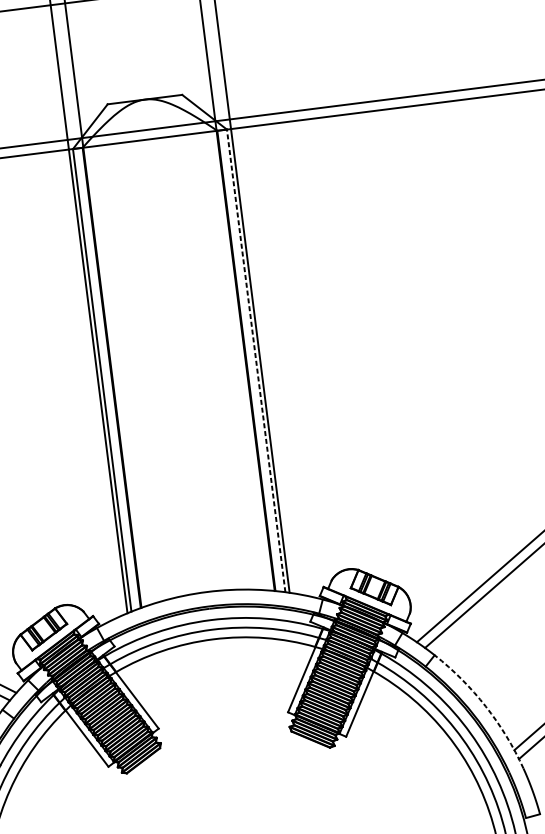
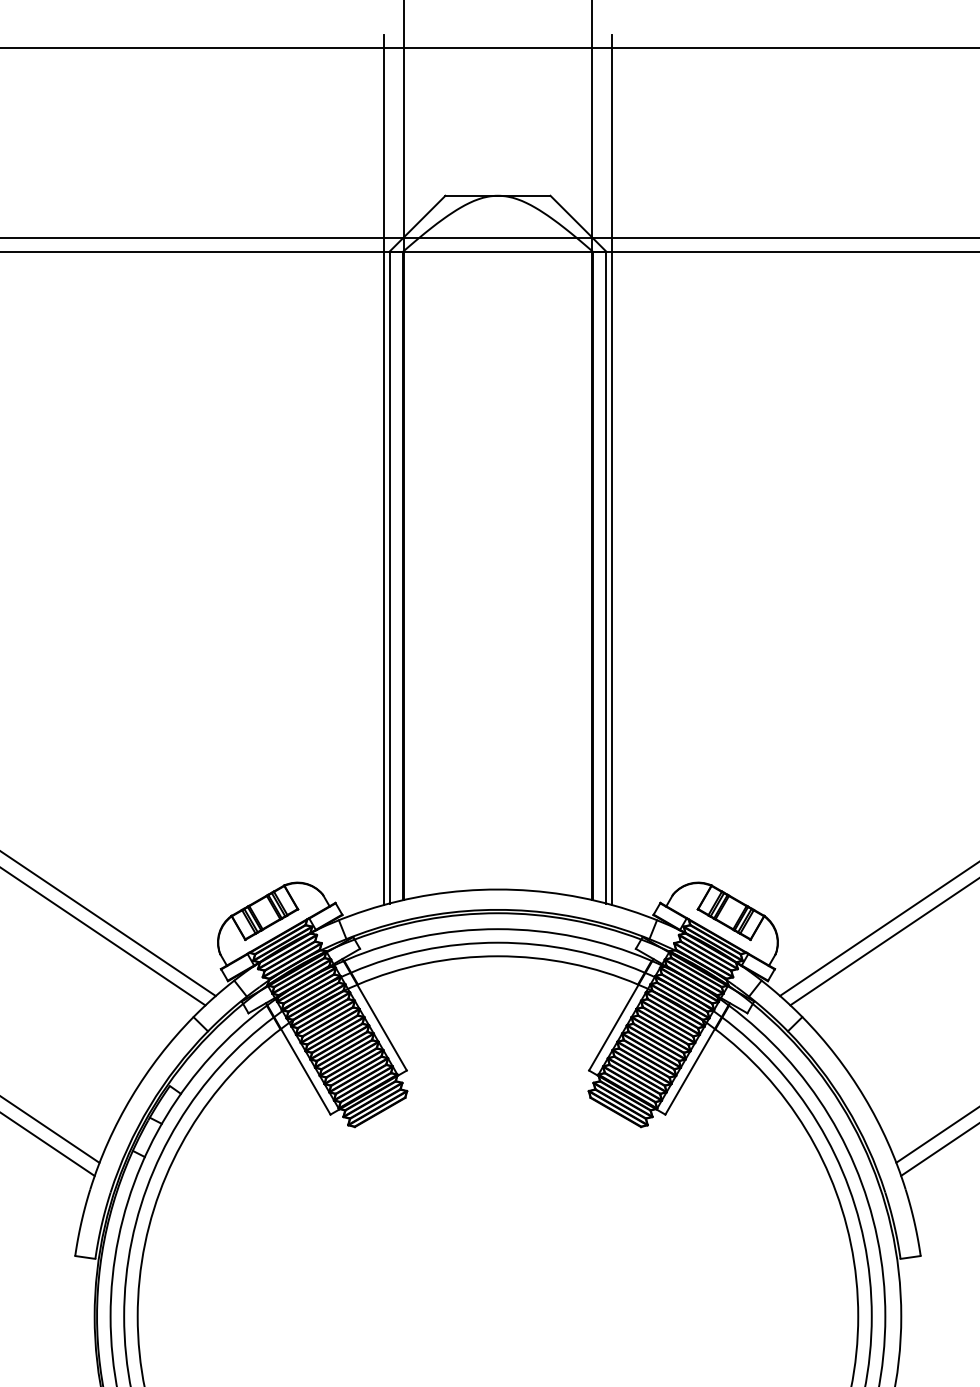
line: (256, 360) -> (606, 577), dashed -> solid
arc: (485, 706) -> (864, 1097), dashed -> solid

